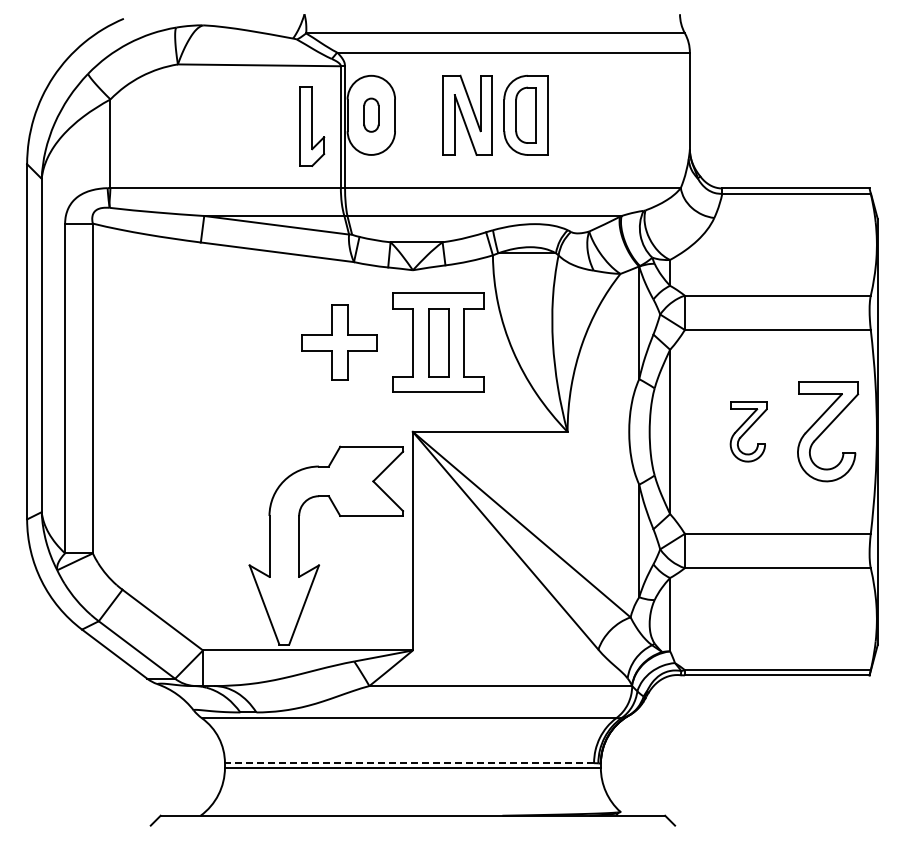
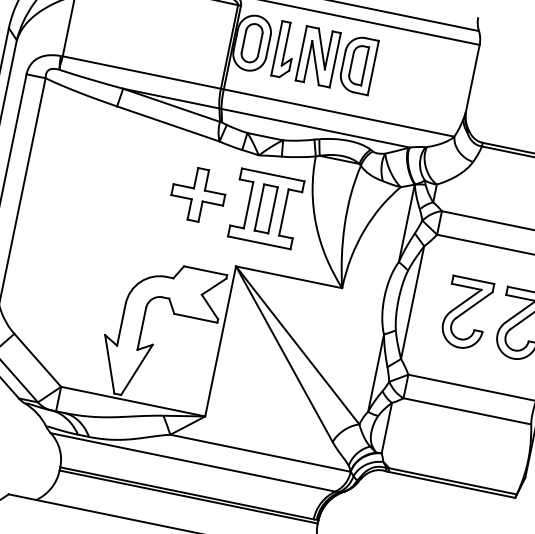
part: (371, 114) -> (252, 42), size x1.67
part: (312, 126) -> (285, 50), moved
part: (748, 431) -> (466, 313), size x1.67
line: (409, 763) -> (186, 493), dashed -> solid

